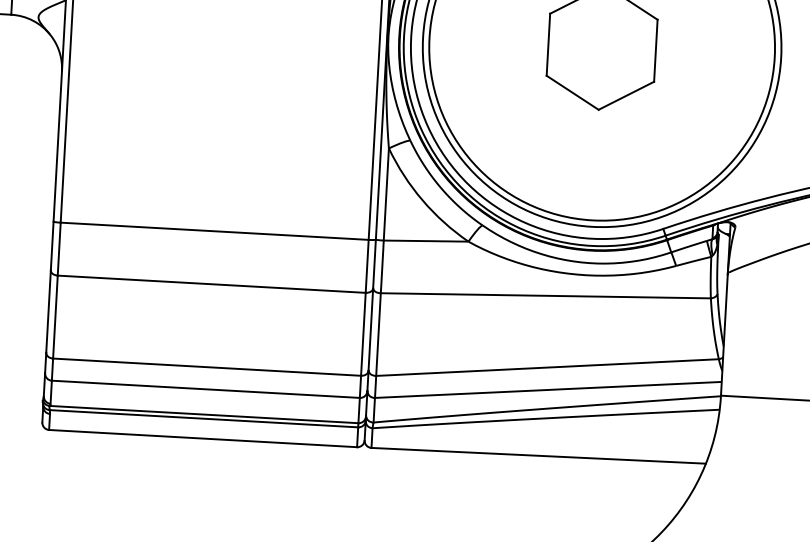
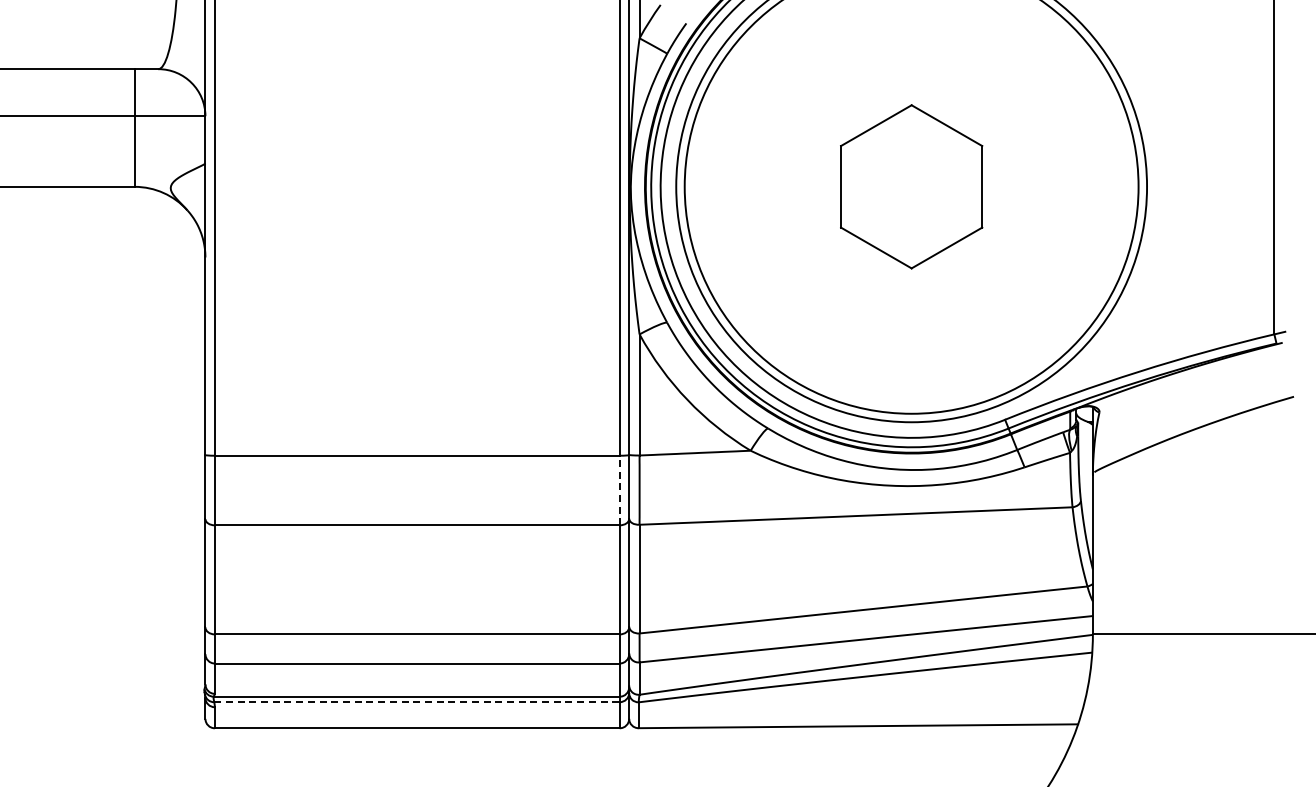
line: (367, 266) -> (619, 490), solid -> dashed
line: (204, 418) -> (417, 702), solid -> dashed

